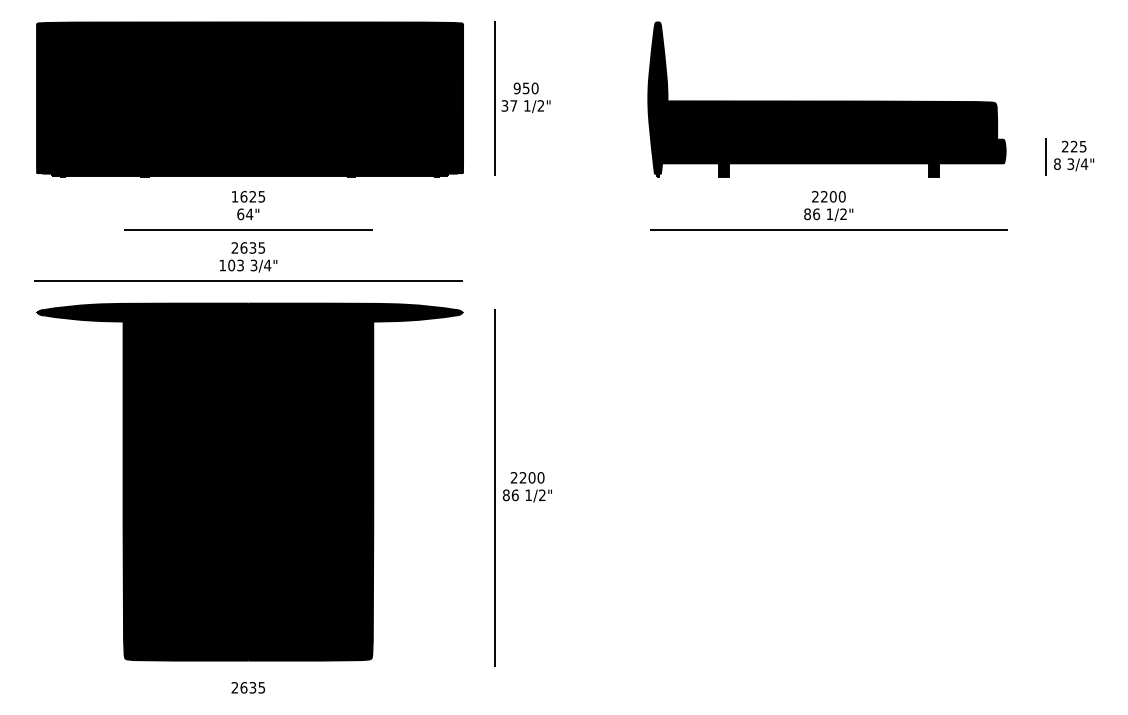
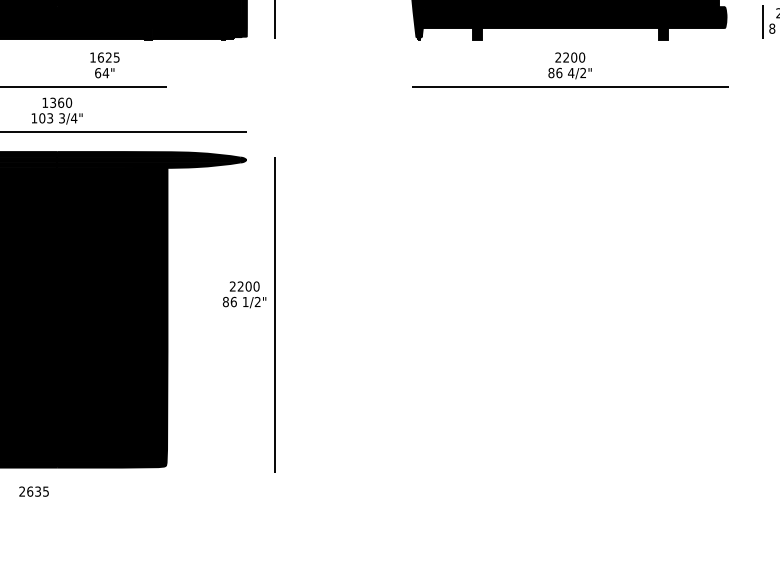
text: (248, 205) -> (104, 65), moved
text: (829, 213) -> (570, 72), 1/2" -> 4/2"
text: (248, 247) -> (57, 102), 2635 -> 1360
text: (527, 487) -> (244, 295), moved
text: (248, 687) -> (34, 491), moved

